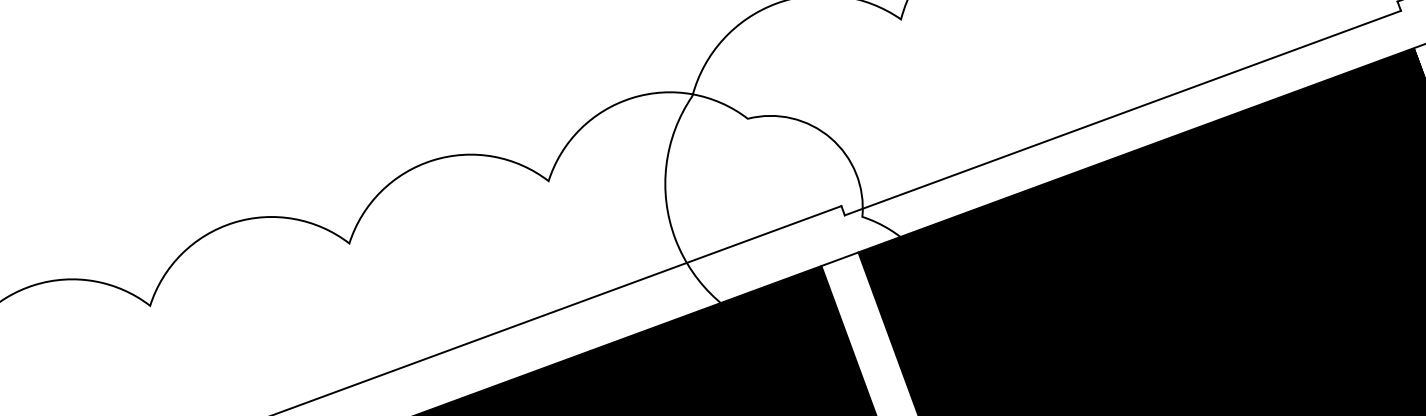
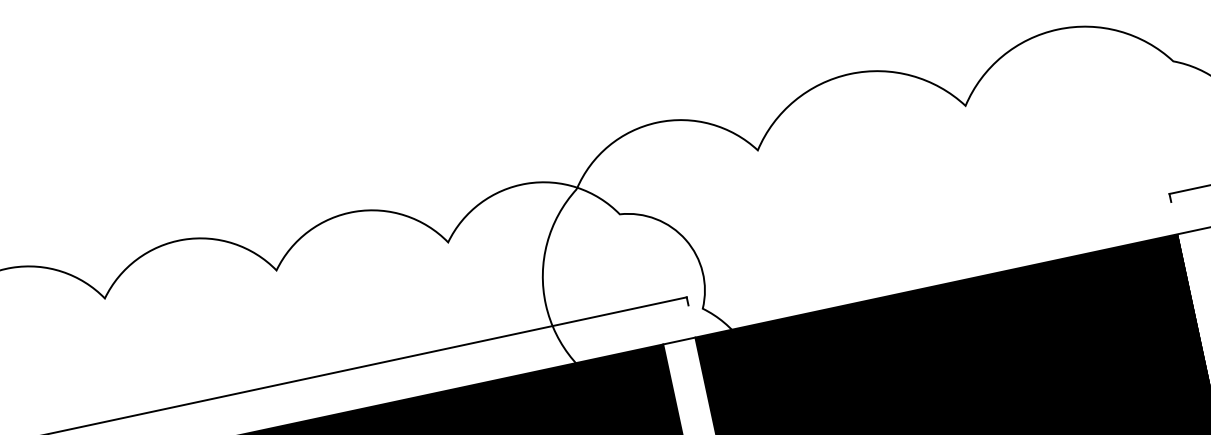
line: (1122, 112) -> (929, 253), removed

